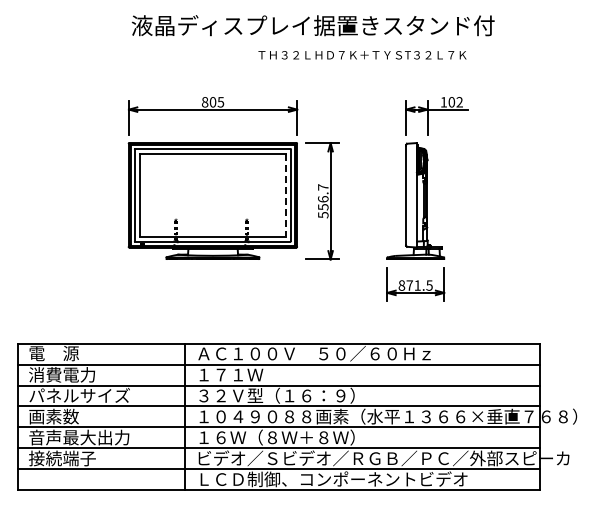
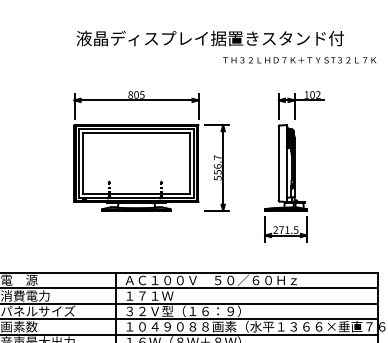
text: (362, 55) -> (299, 60), moved
line: (285, 195) -> (189, 163), dashed -> solid
text: (401, 285) -> (275, 230), 871.5 -> 271.5

